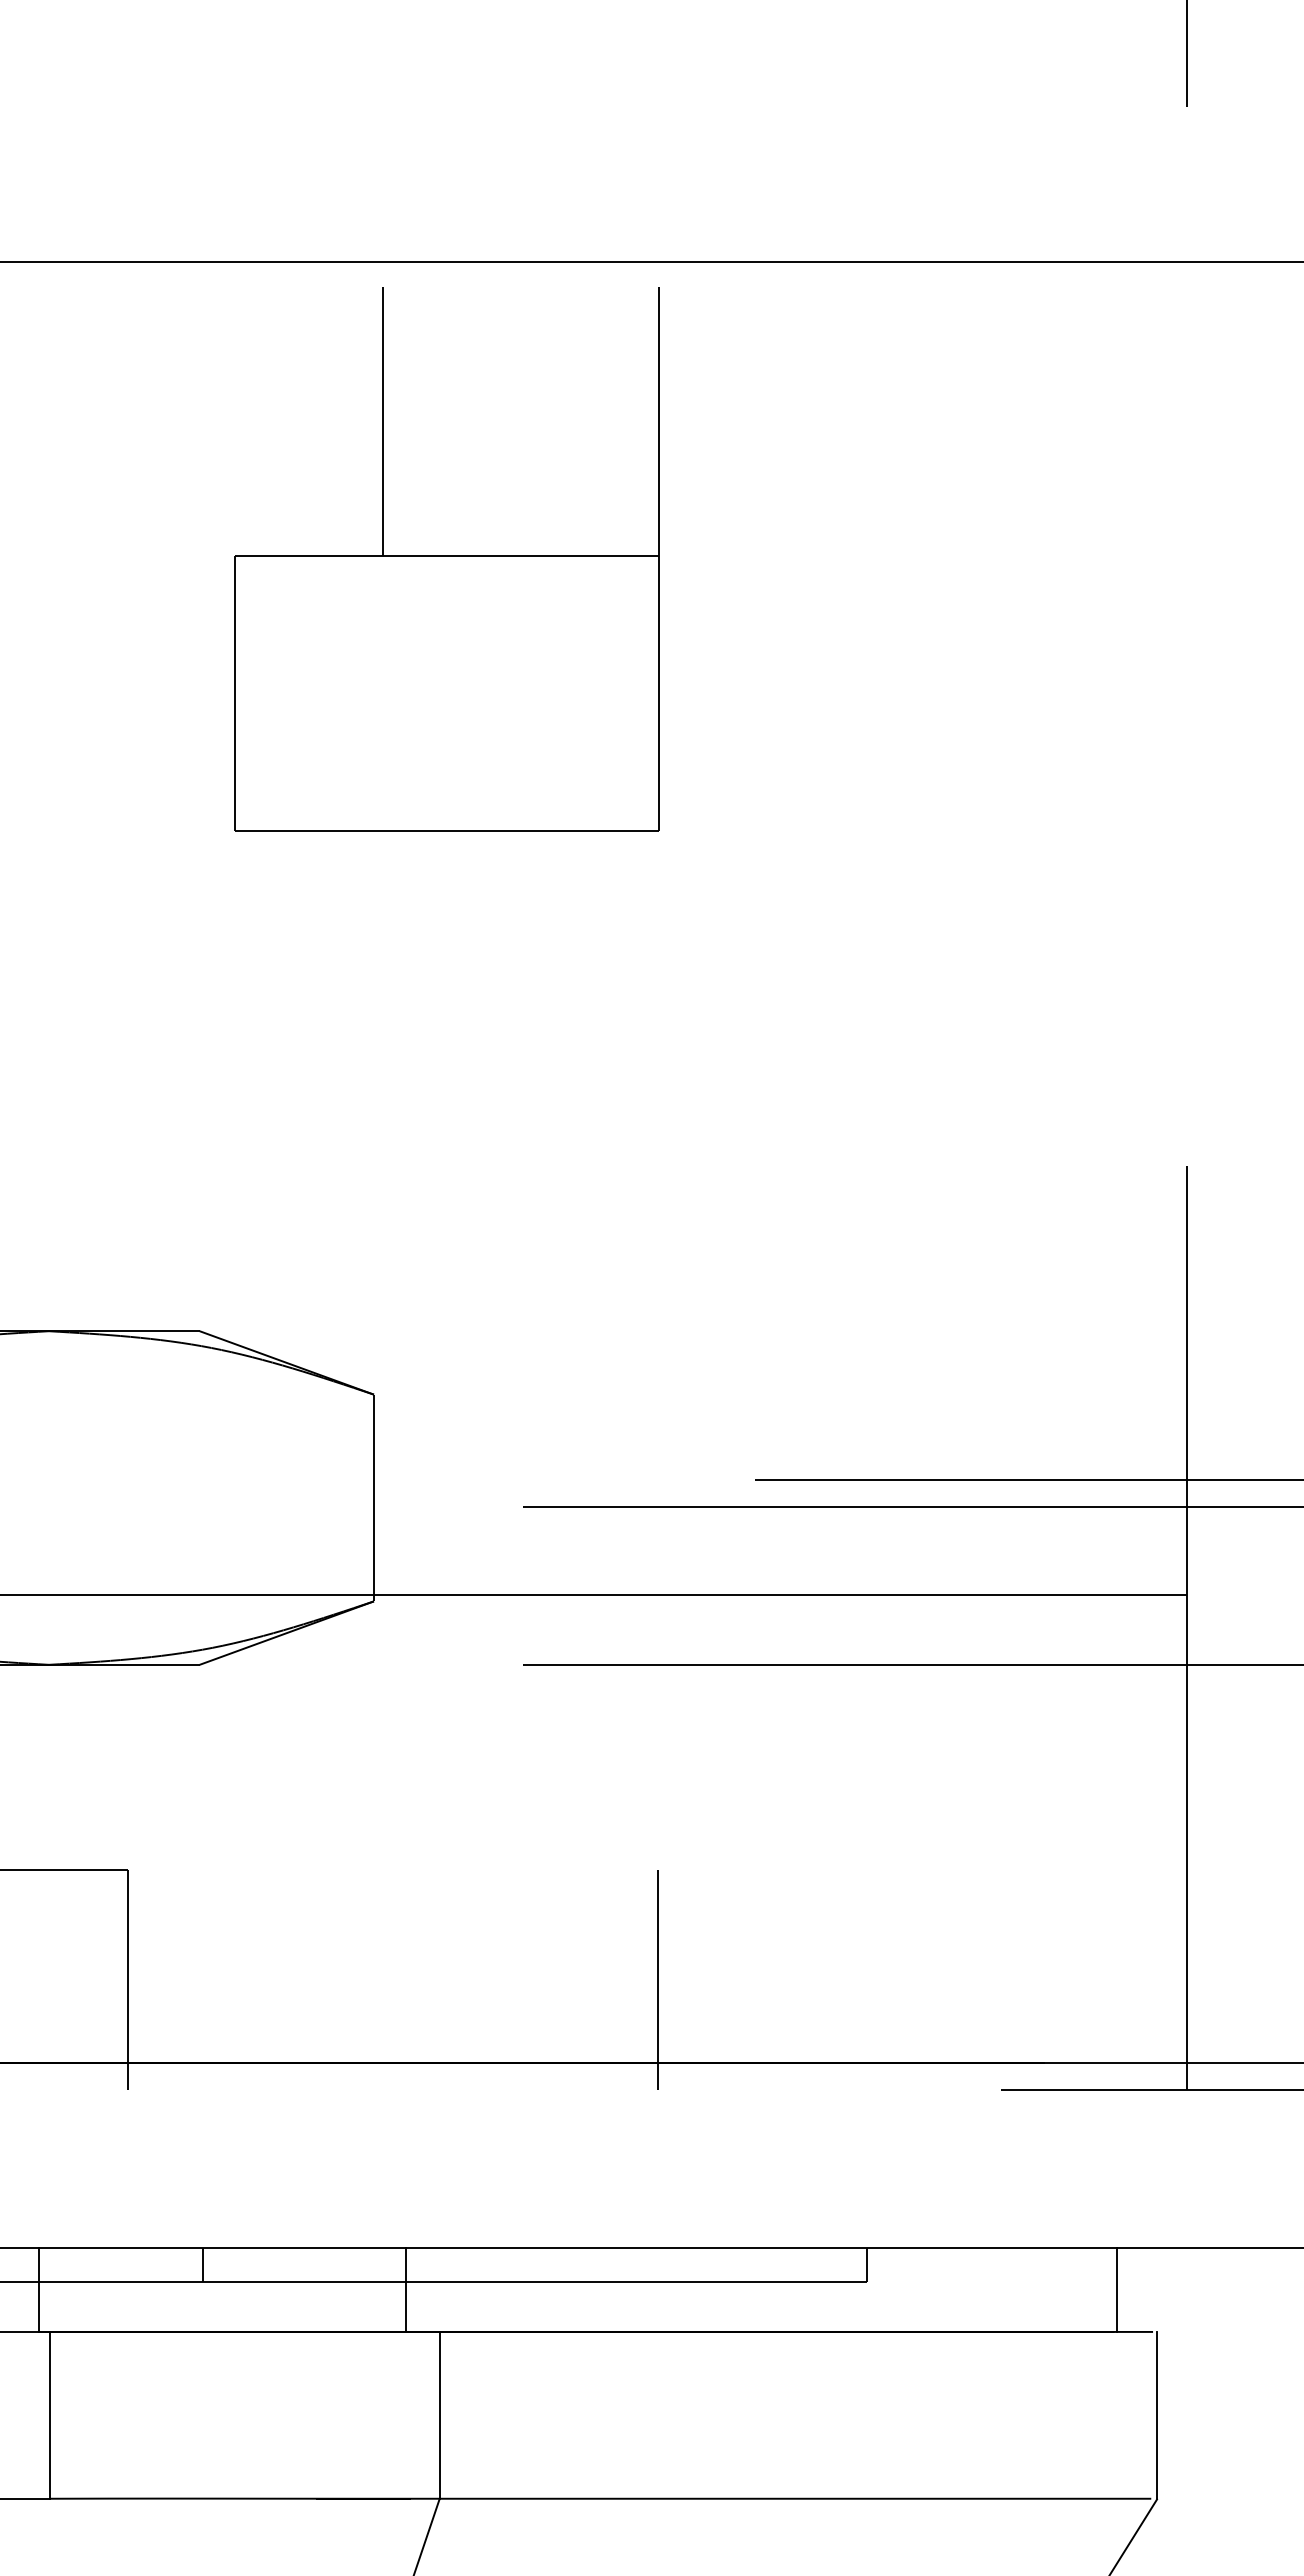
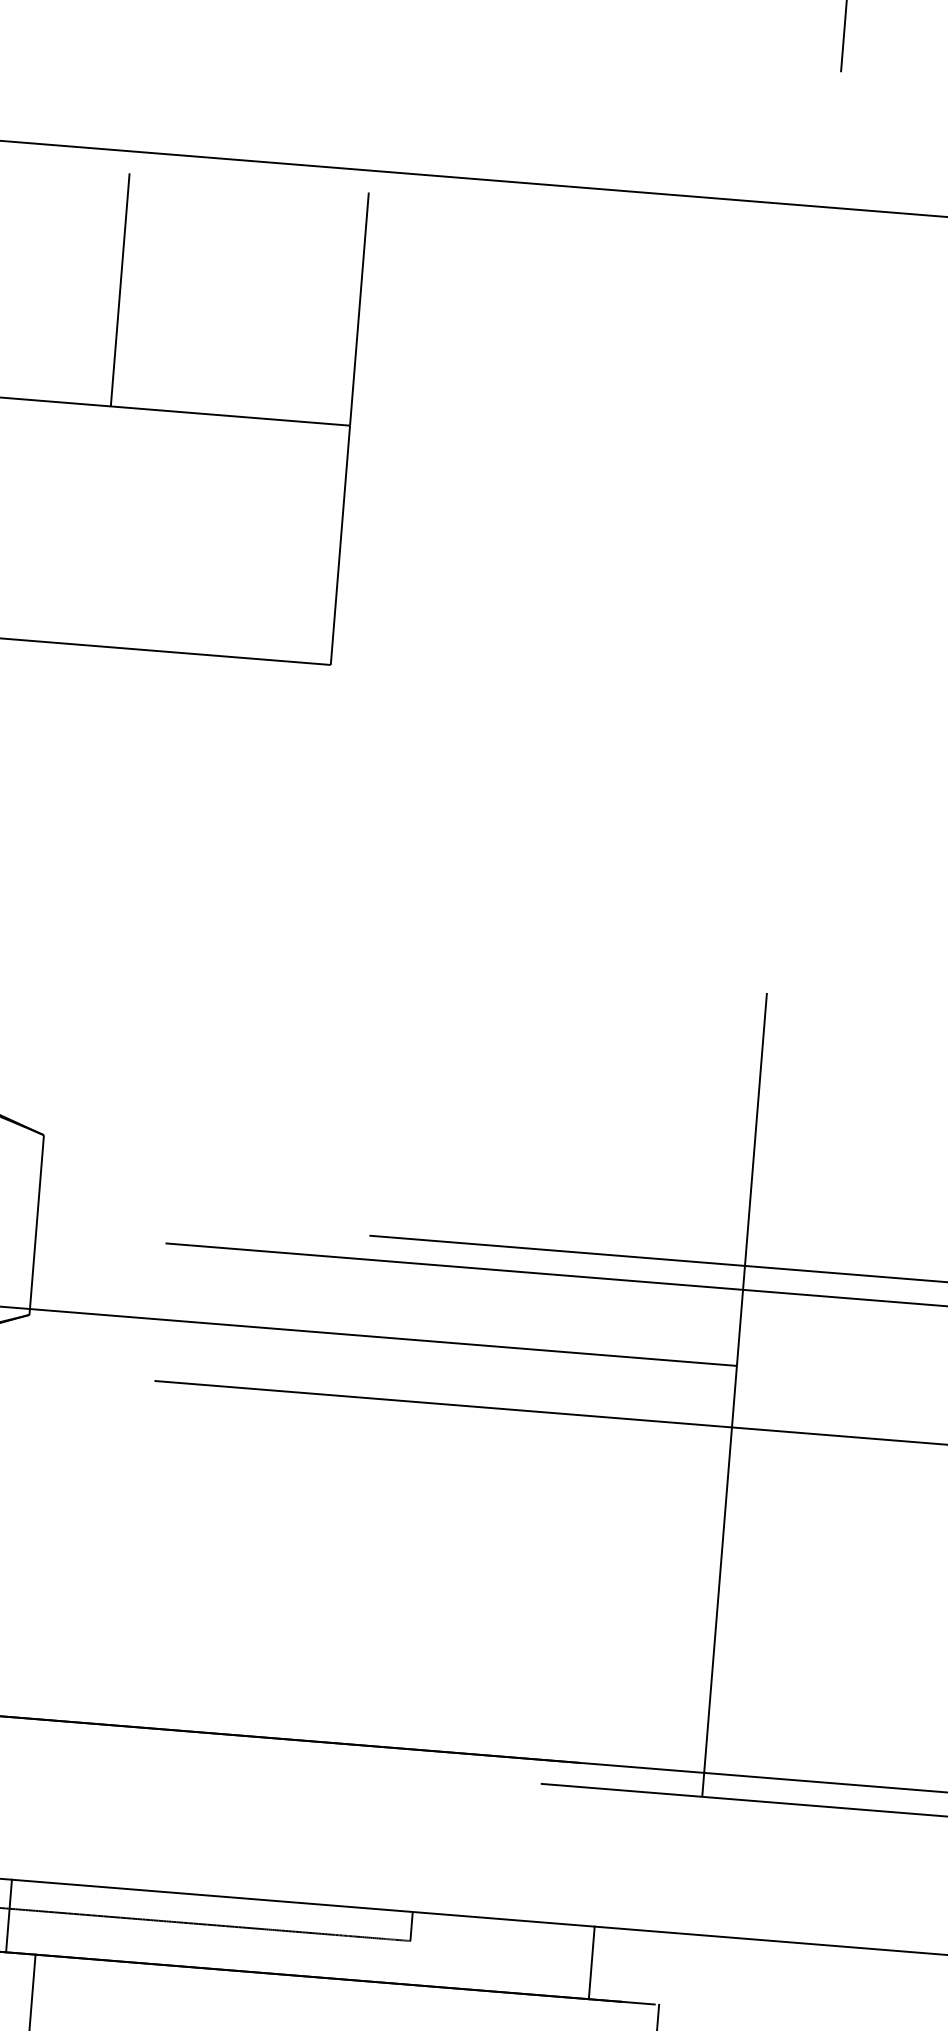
line: (657, 1979) -> (249, 1663), removed
line: (1117, 2289) -> (592, 1962), moved

